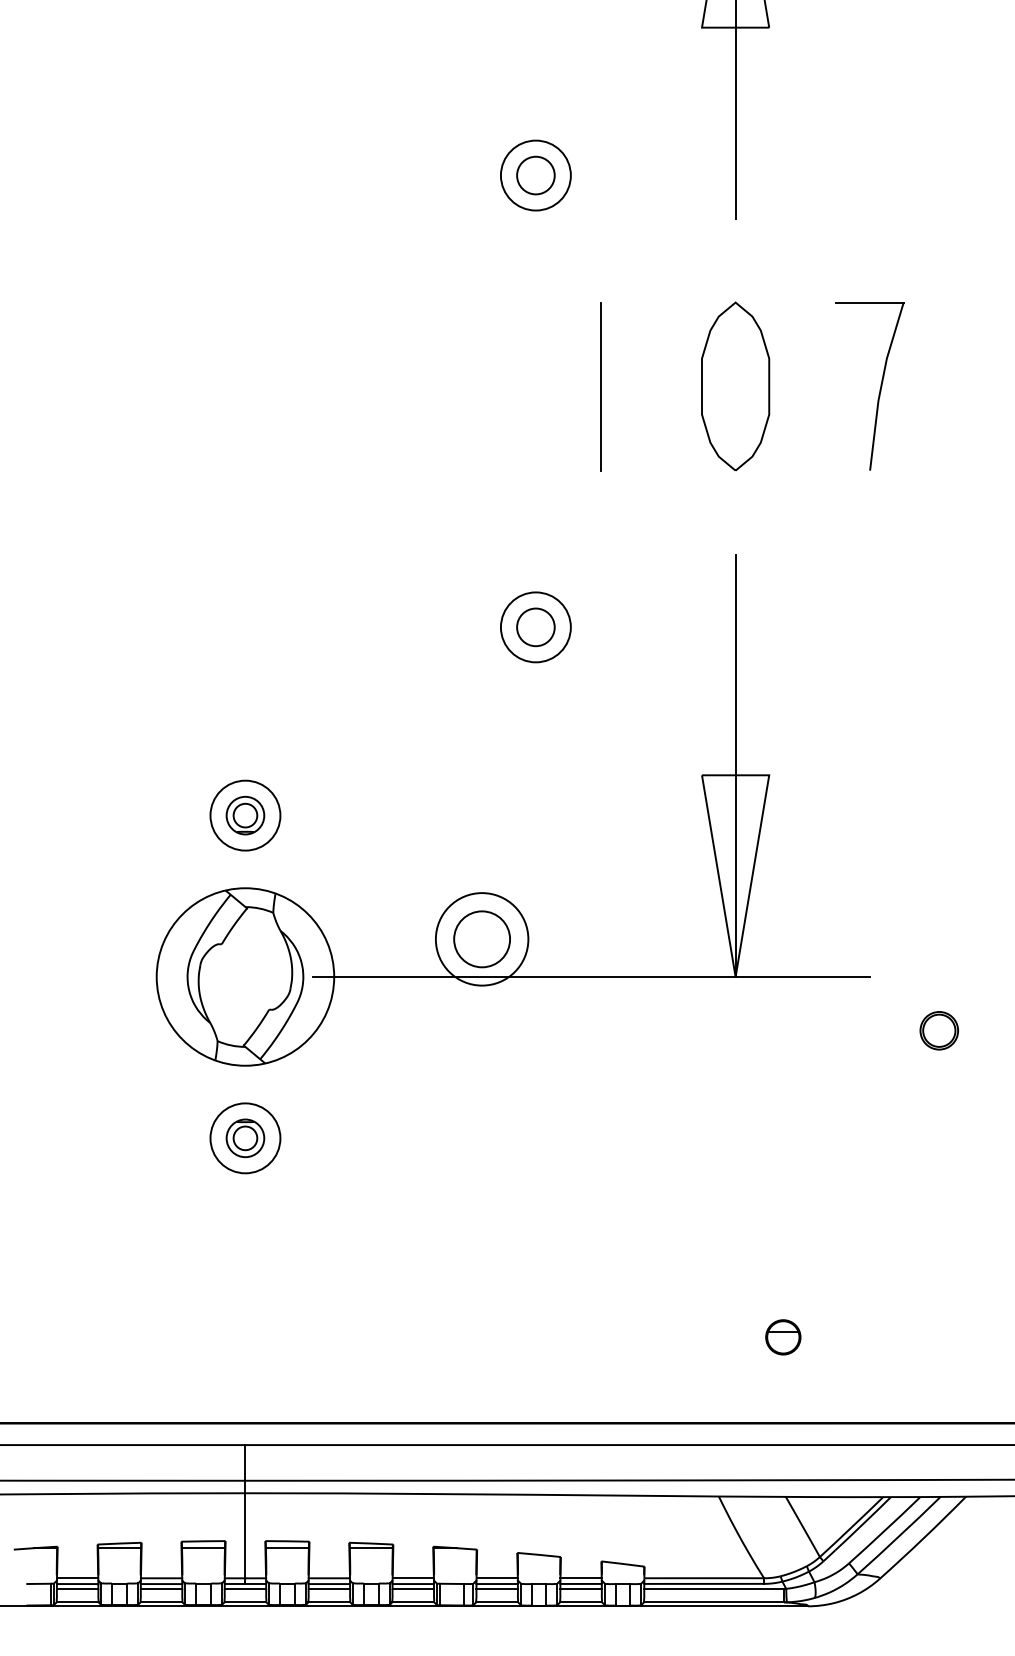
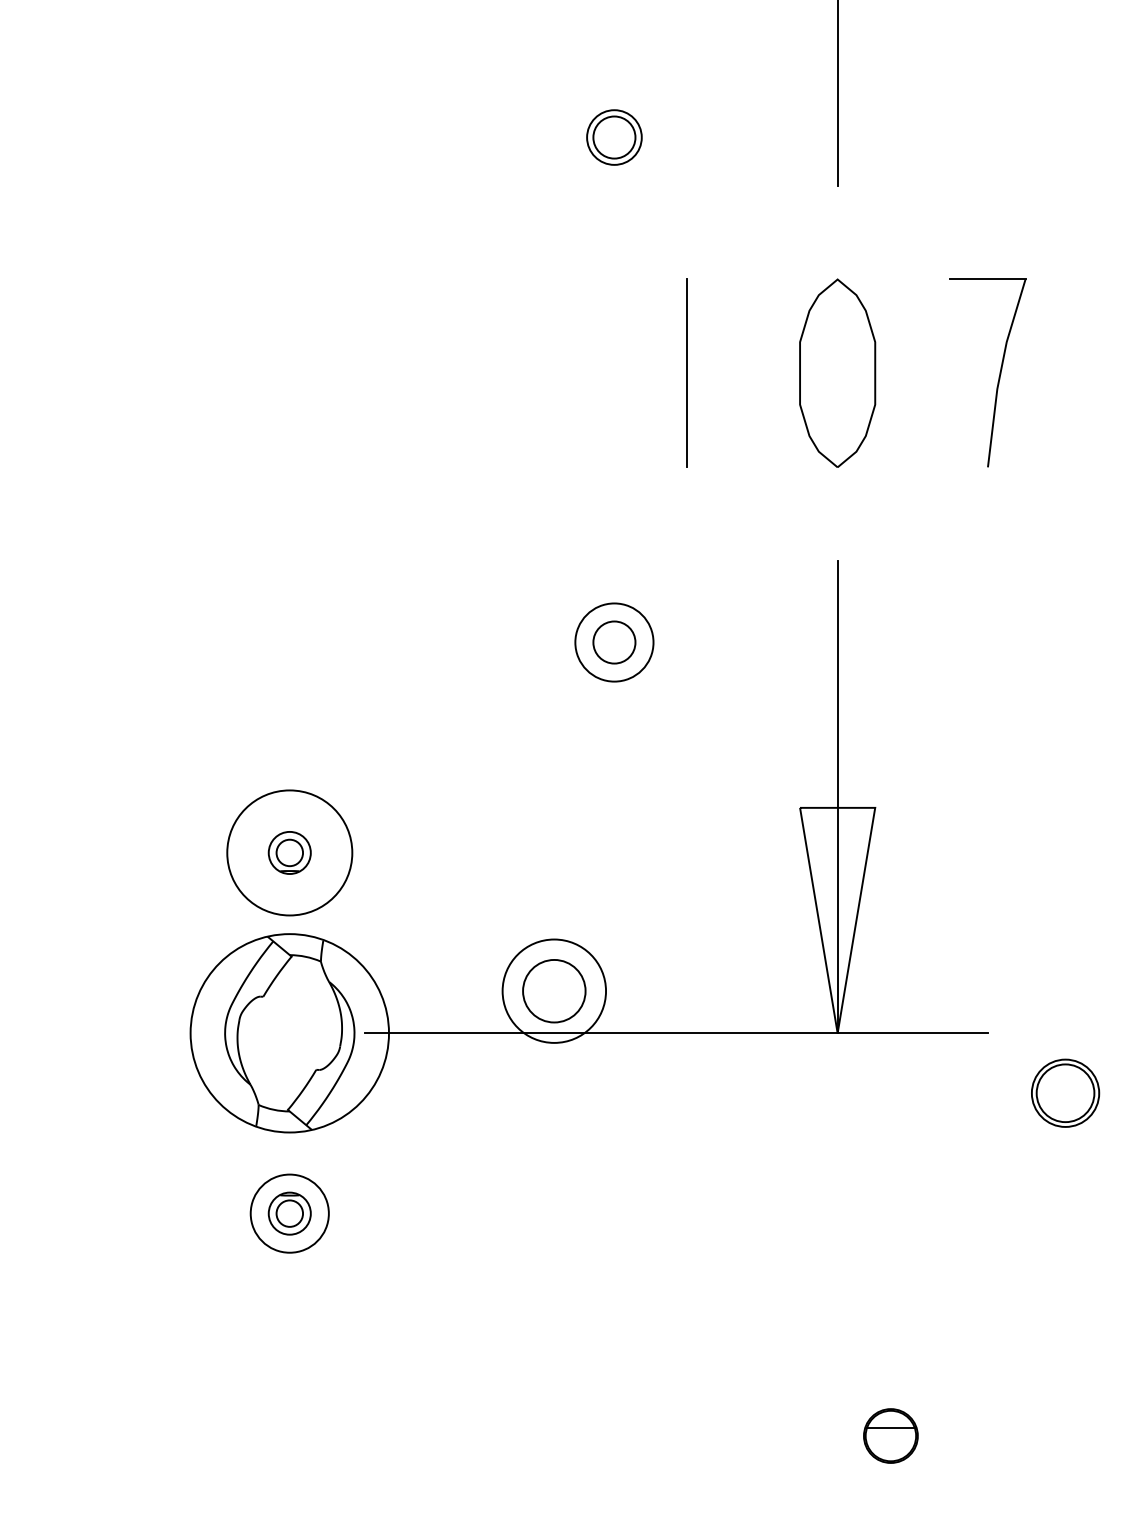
circle: (535, 175) -> (613, 137), size x0.7
circle: (245, 815) -> (289, 852), size x1.6
part: (938, 1030) -> (1064, 1093), size x1.6
part: (783, 1337) -> (891, 1436), size x1.4

